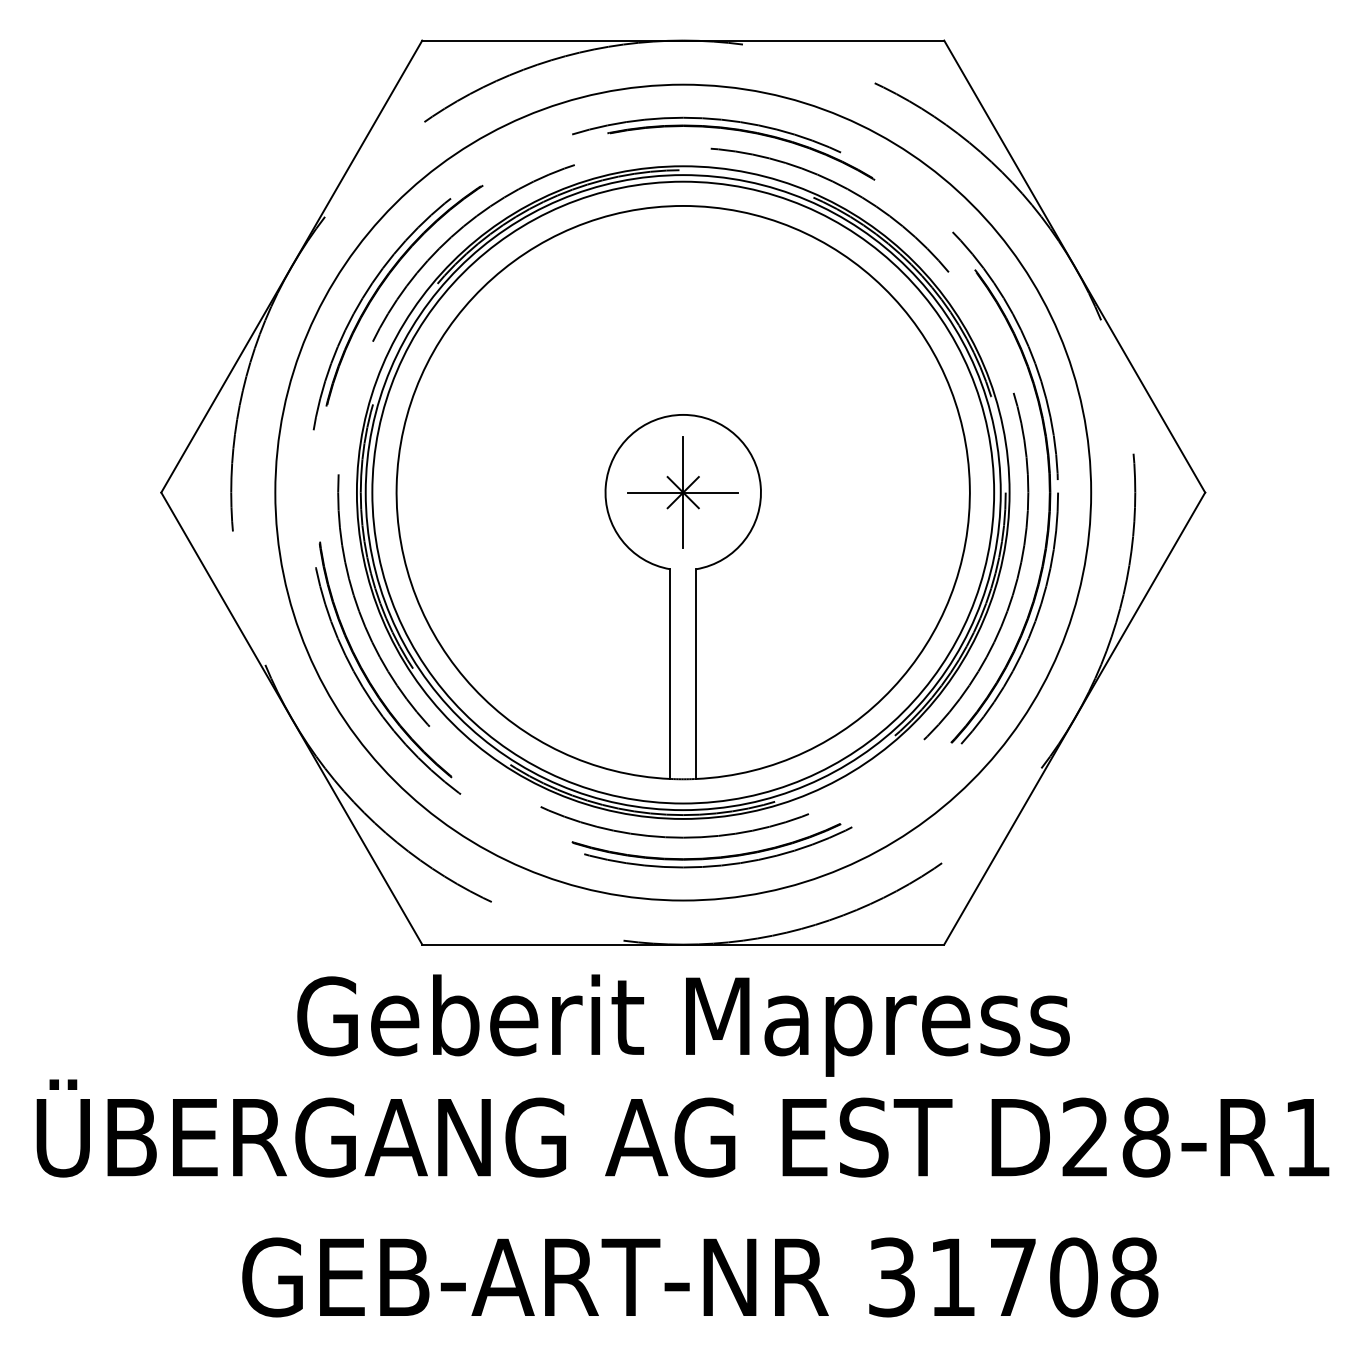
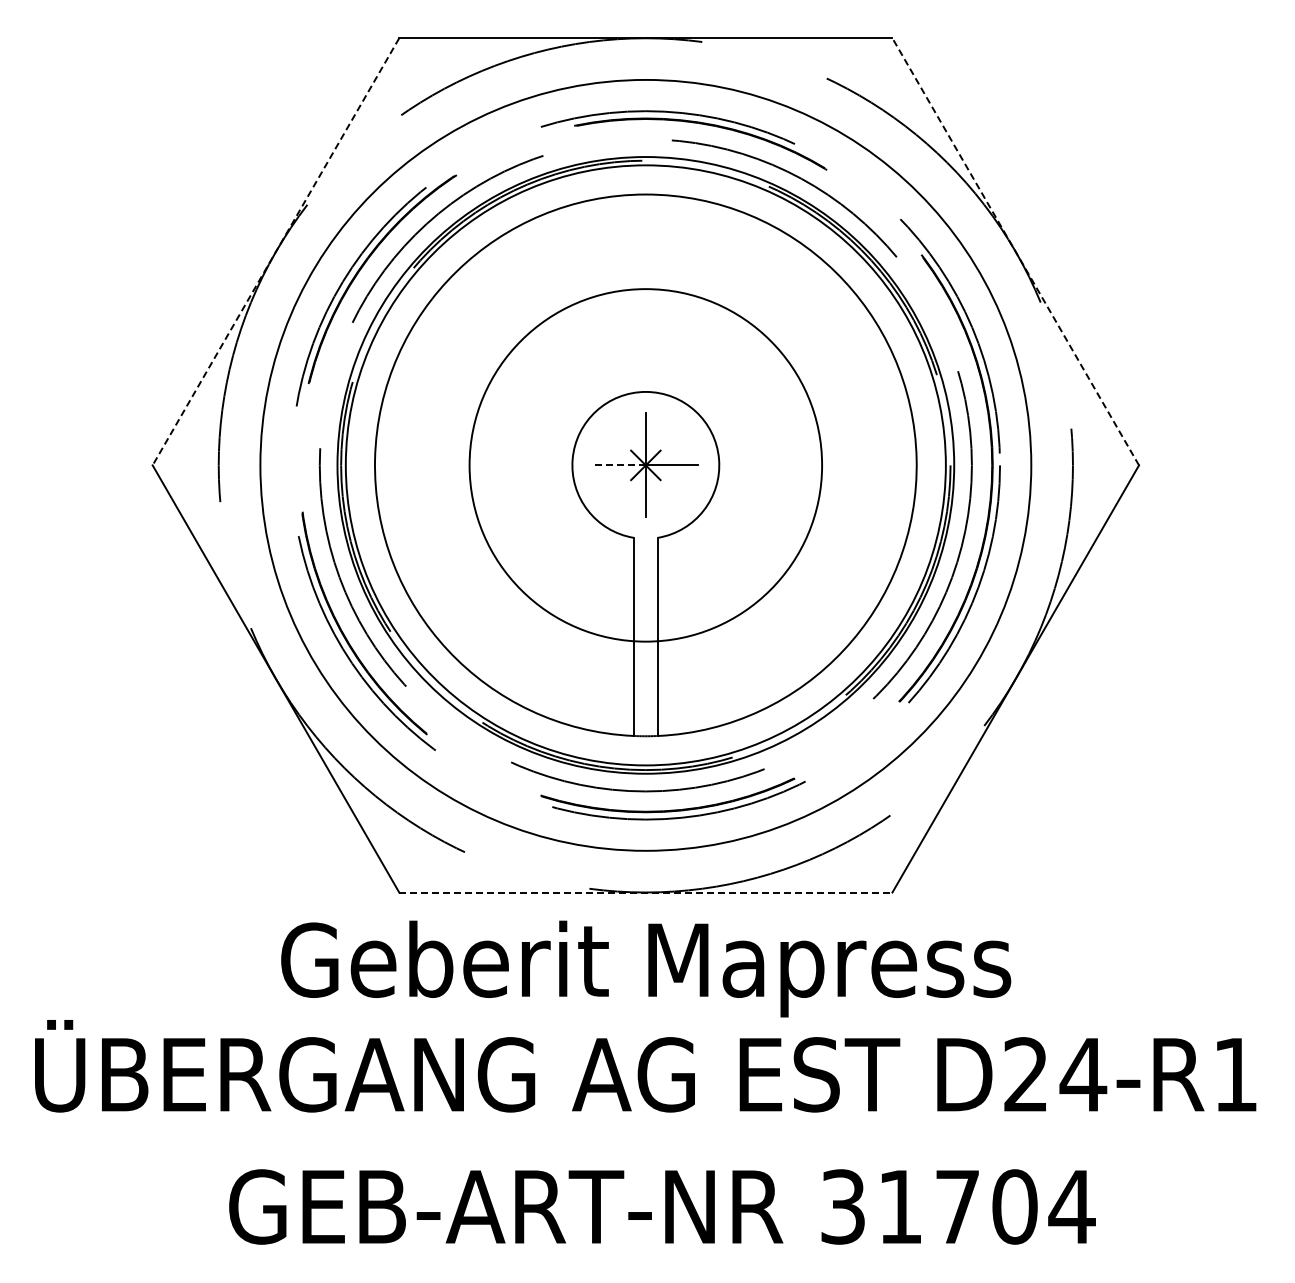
line: (291, 266) -> (275, 251), solid -> dashed
line: (1074, 266) -> (1015, 251), solid -> dashed
line: (655, 492) -> (619, 465), solid -> dashed
circle: (682, 492) -> (645, 465), size x0.6
line: (682, 944) -> (645, 892), solid -> dashed
text: (1146, 1137) -> (1083, 1074), D28-R1 -> D24-R1
text: (1133, 1276) -> (1071, 1206), 31708 -> 31704

